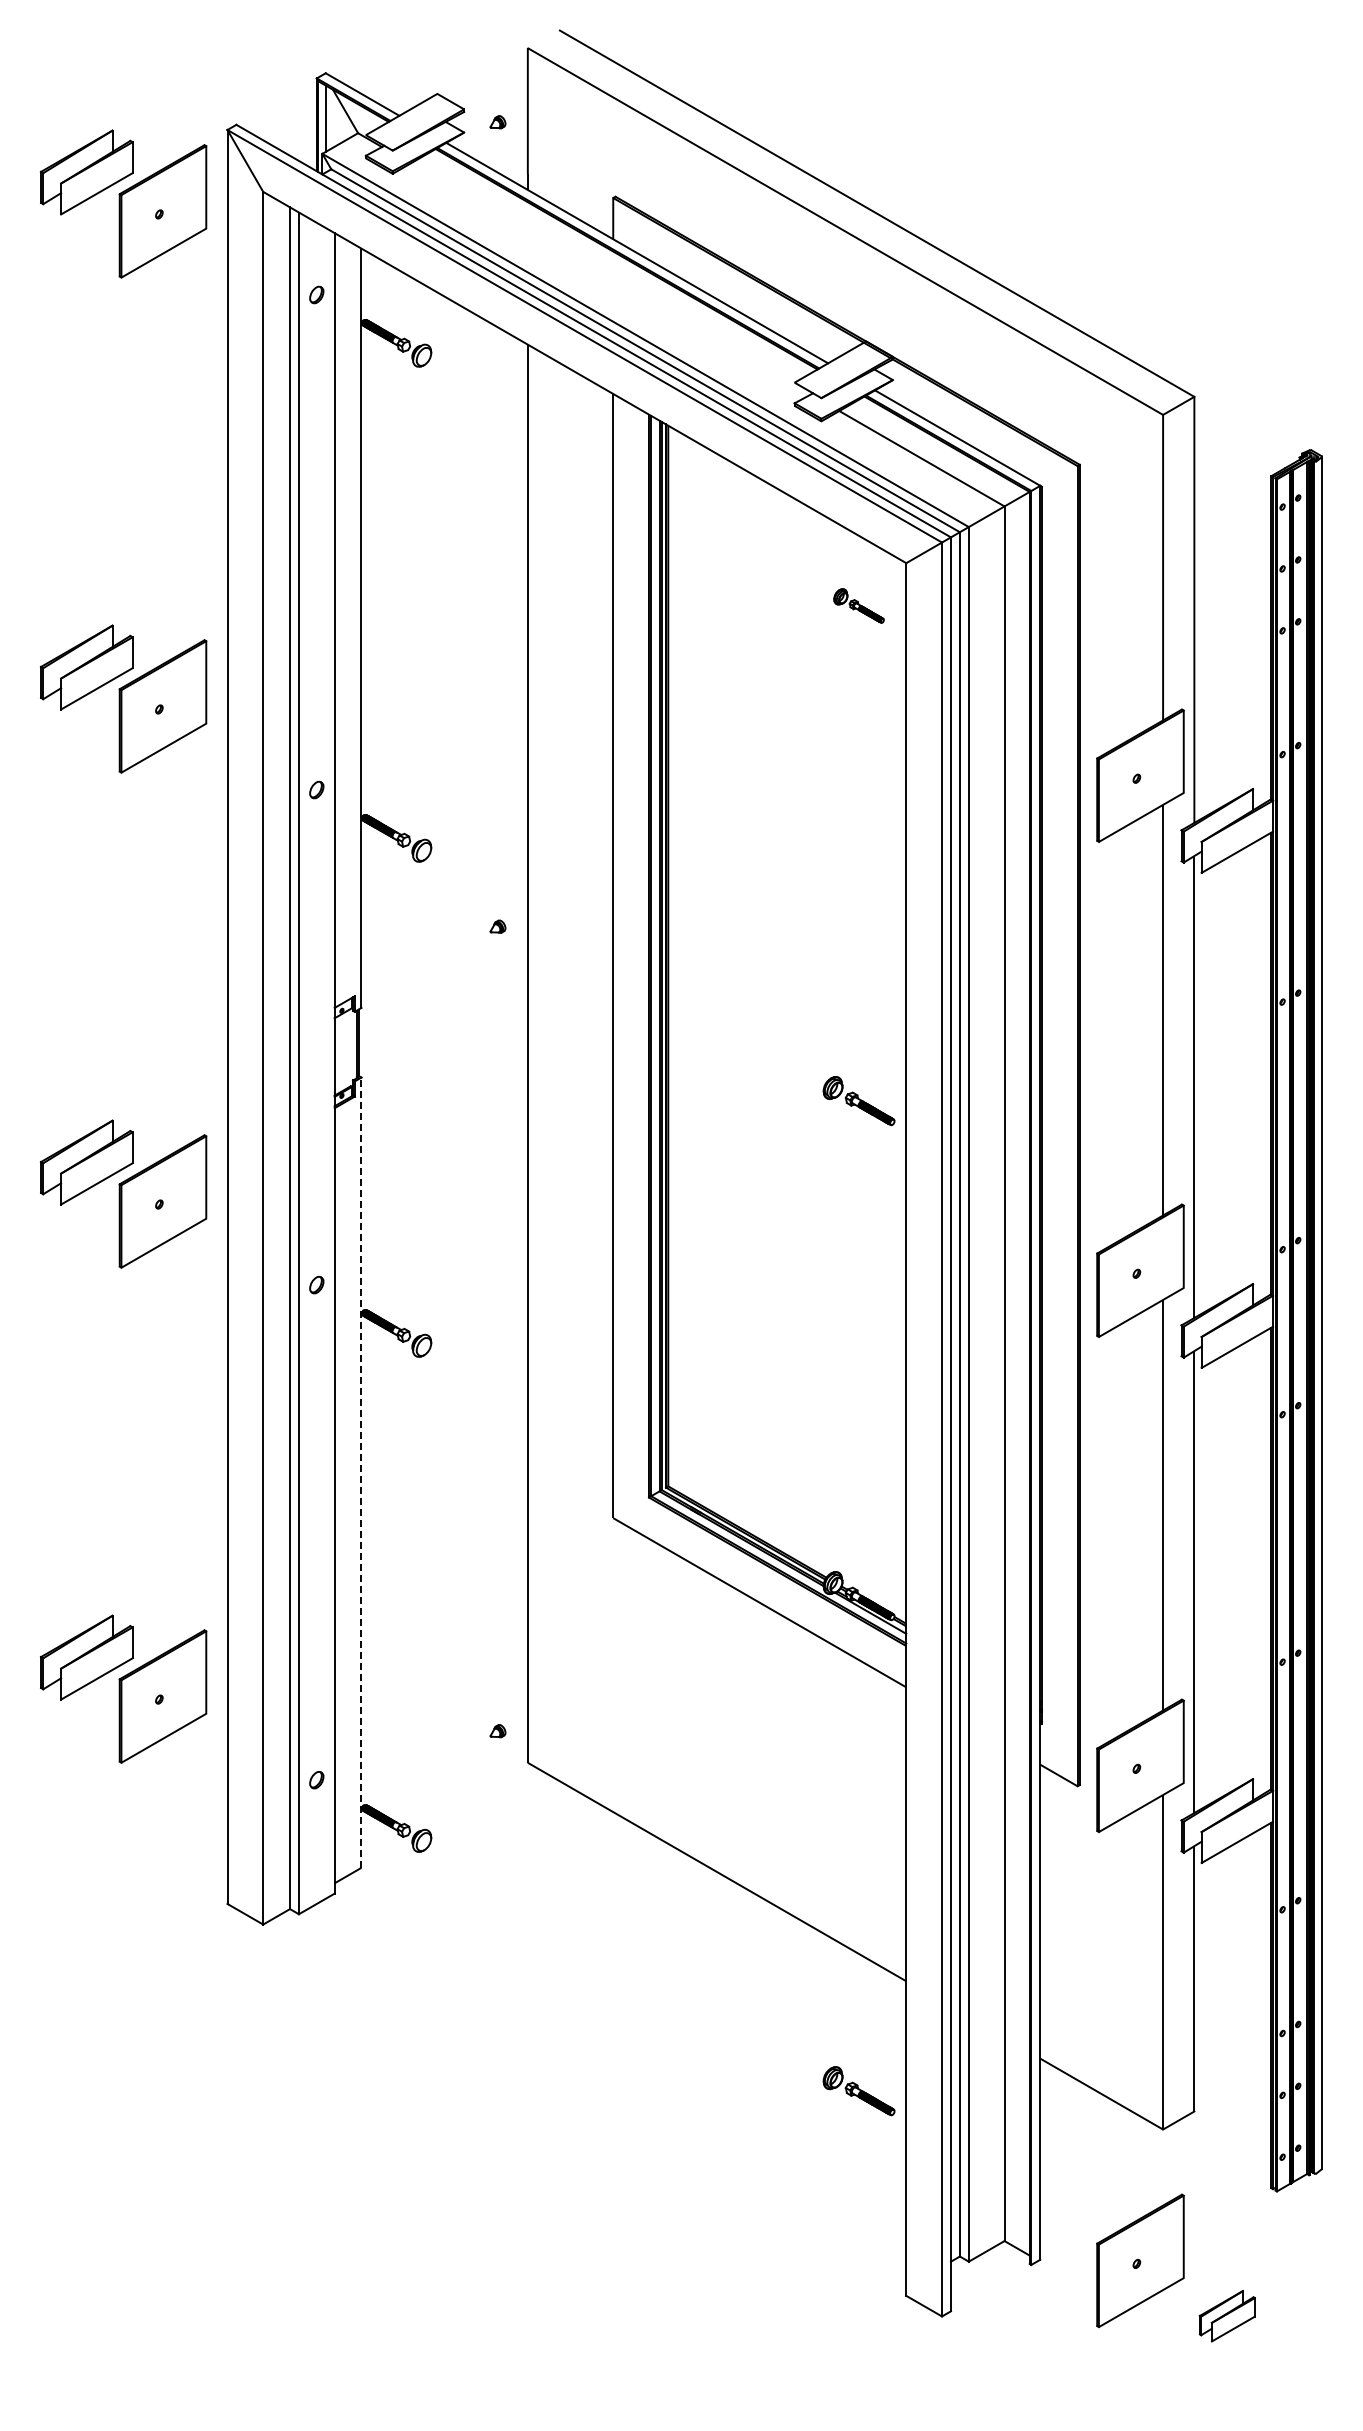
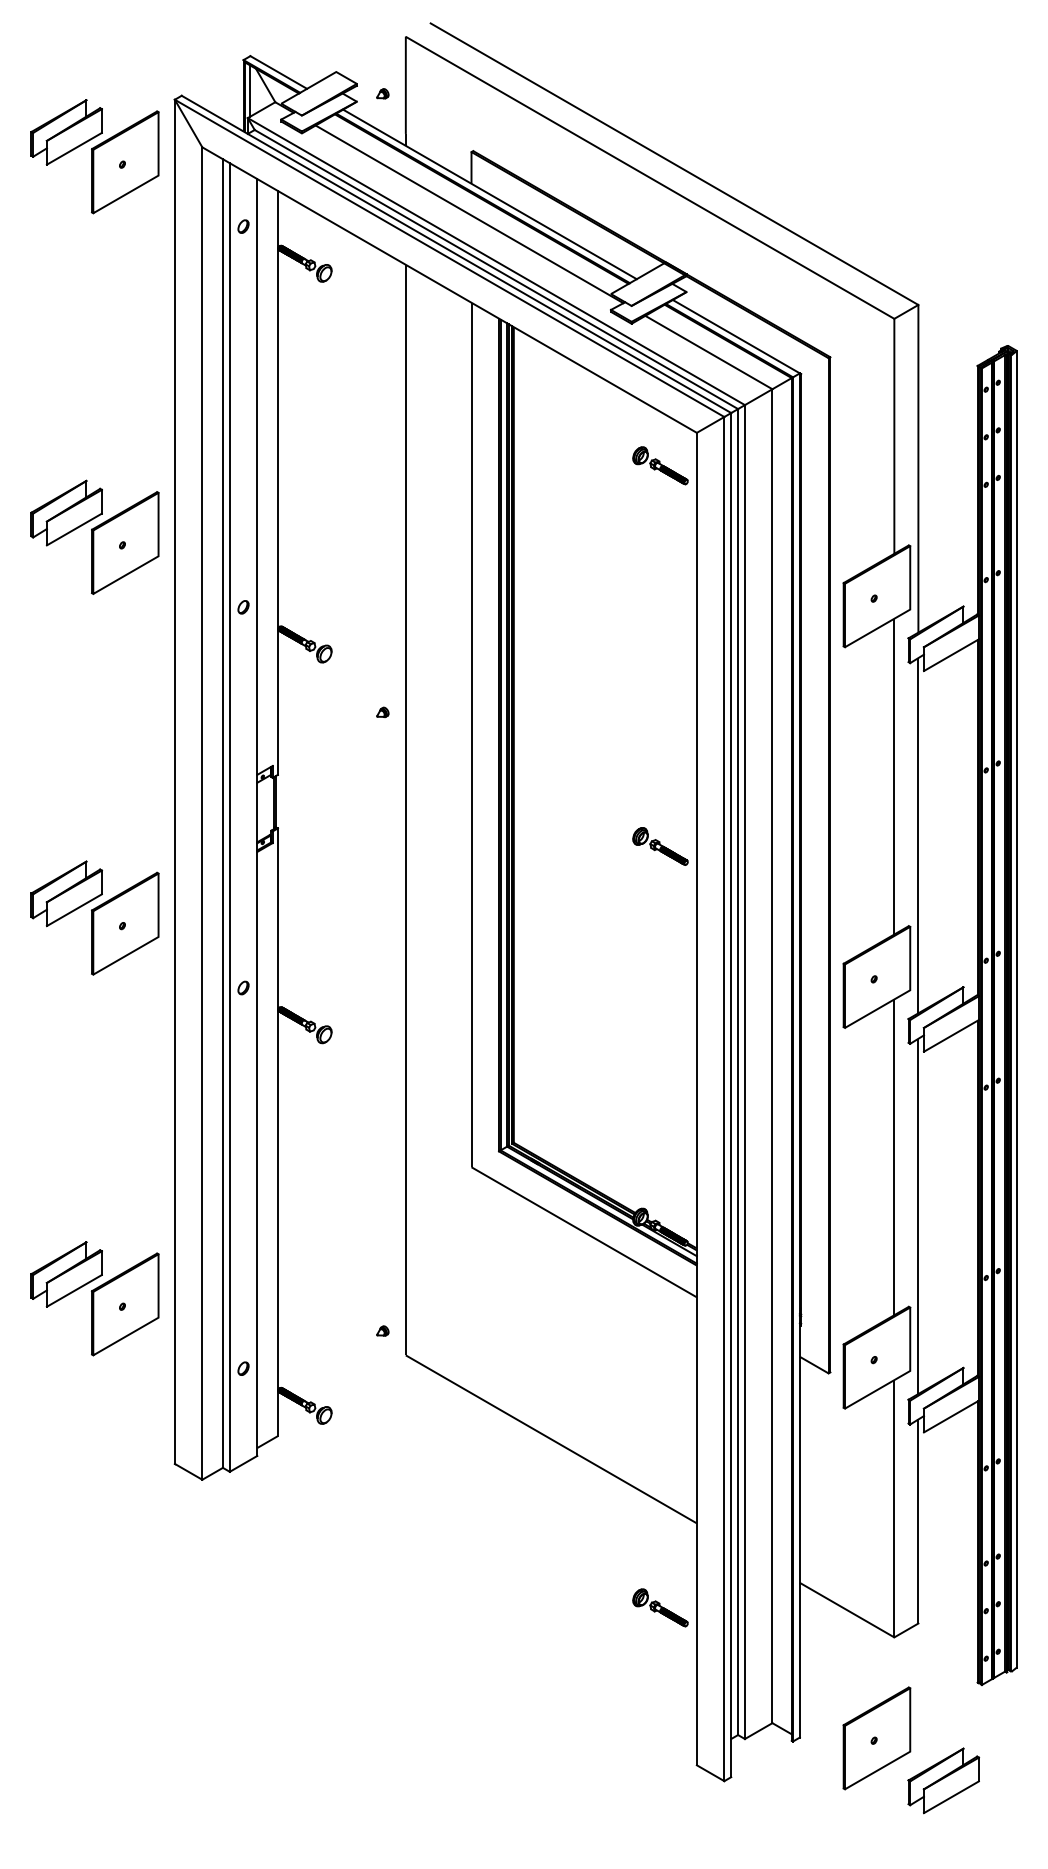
line: (610, 278) -> (469, 213), added
part: (858, 605) -> (660, 465), size x1.43
line: (361, 1472) -> (277, 1132), dashed -> solid
part: (1227, 2316) -> (943, 1781), size x1.67

